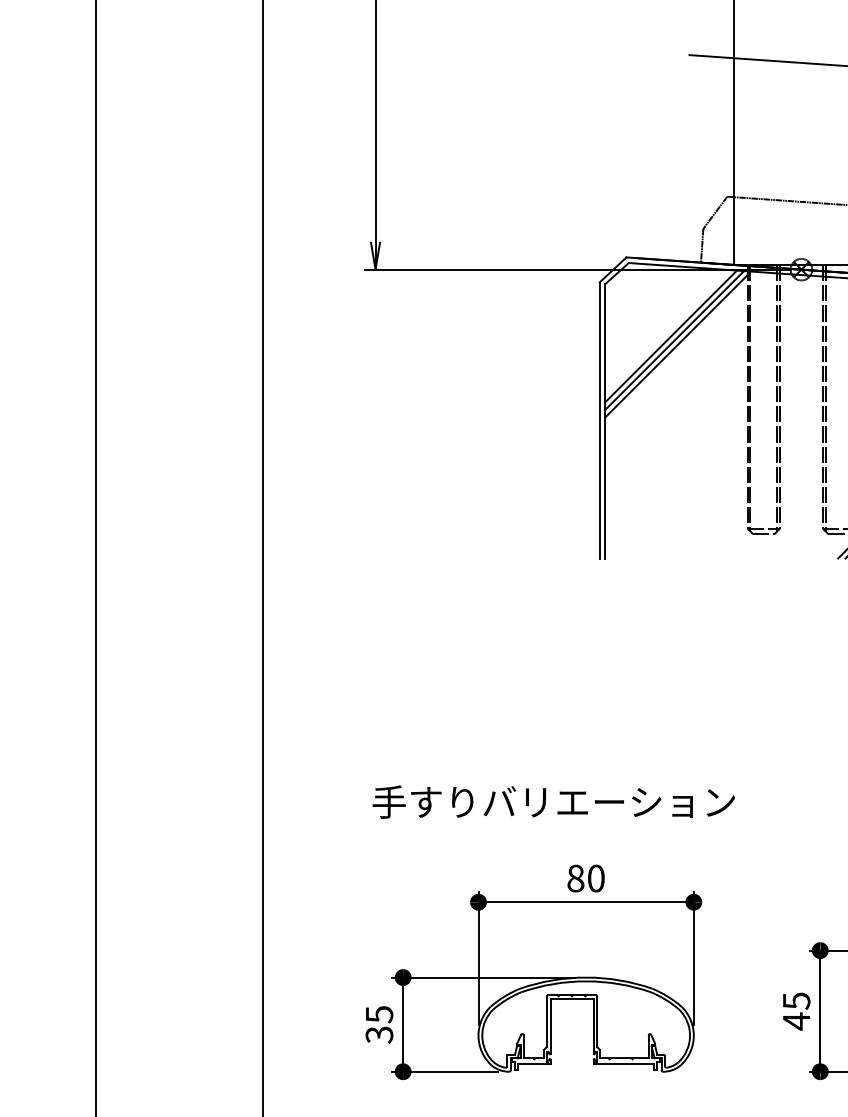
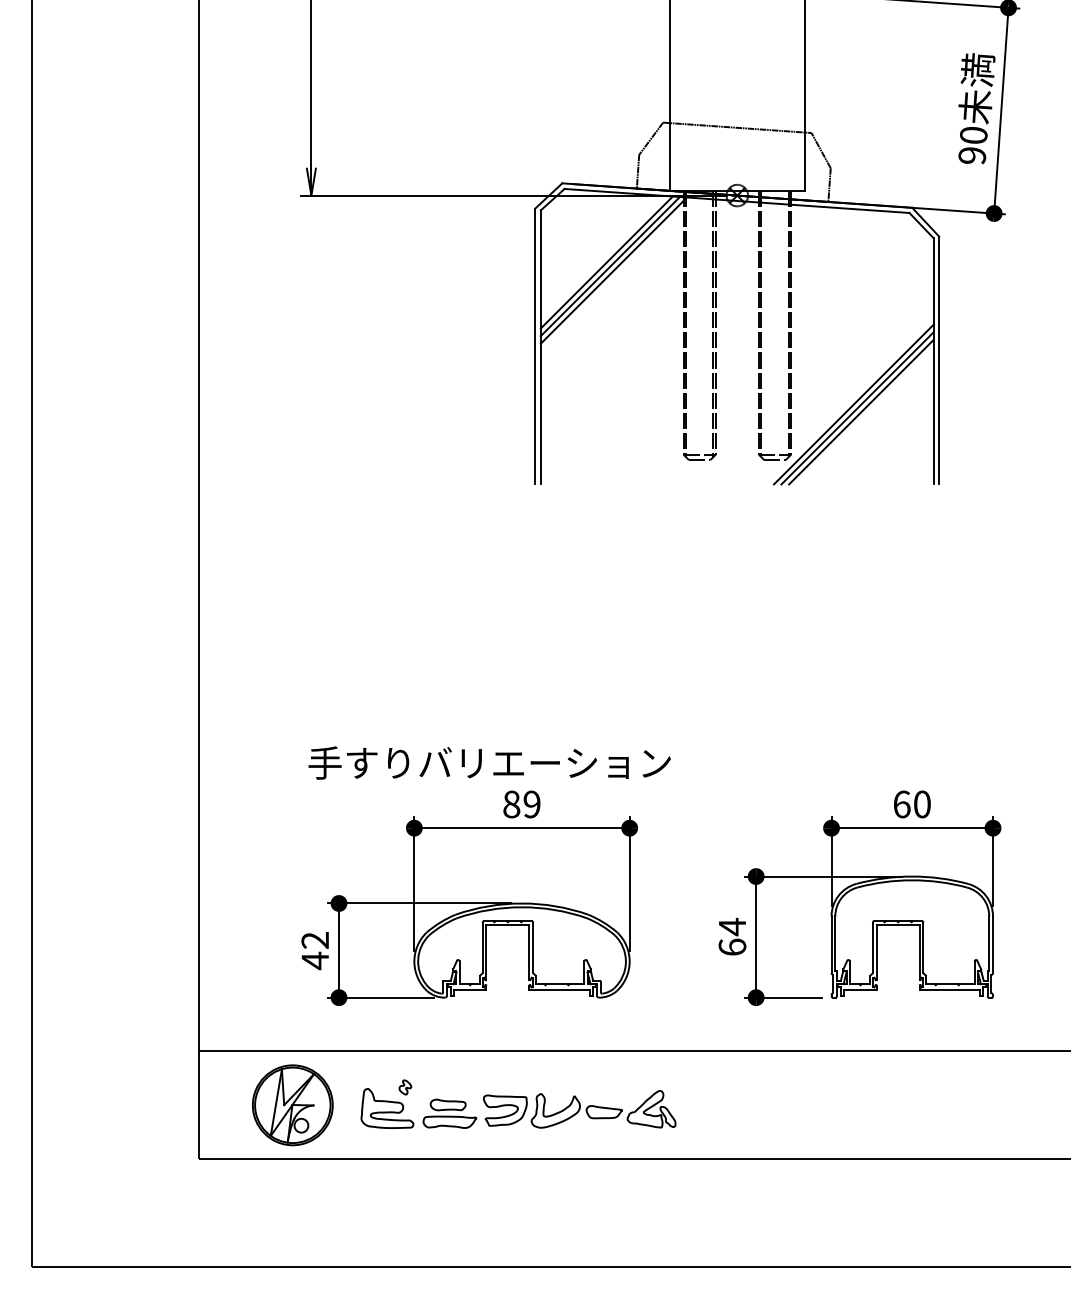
text: (553, 801) -> (489, 762), moved
text: (595, 878) -> (531, 804), 80 -> 89
text: (796, 1010) -> (732, 936), 45 -> 64
text: (379, 1025) -> (315, 951), 35 -> 42

